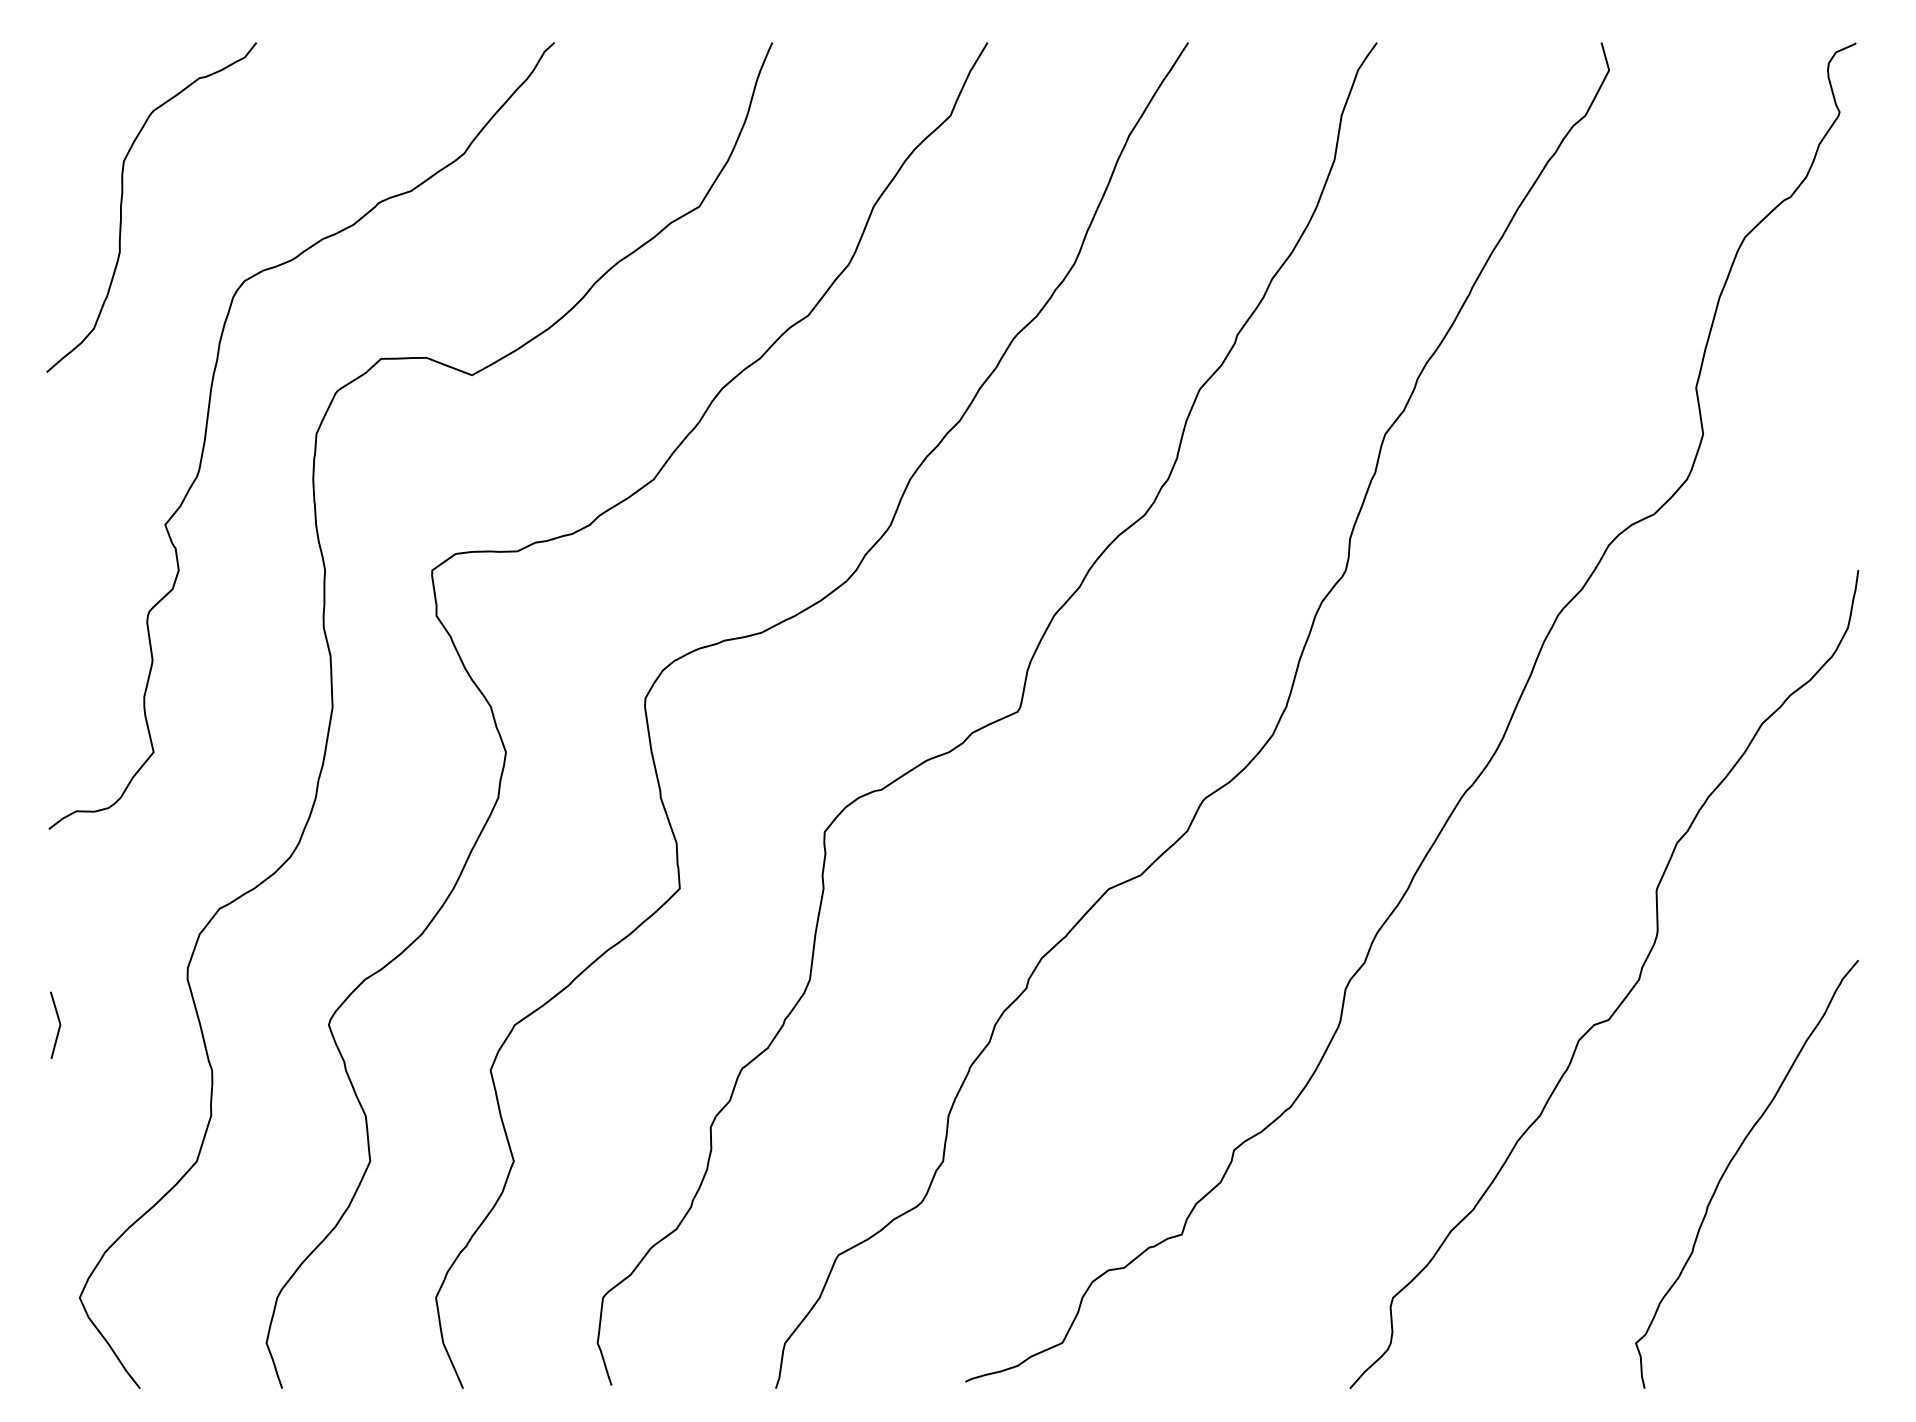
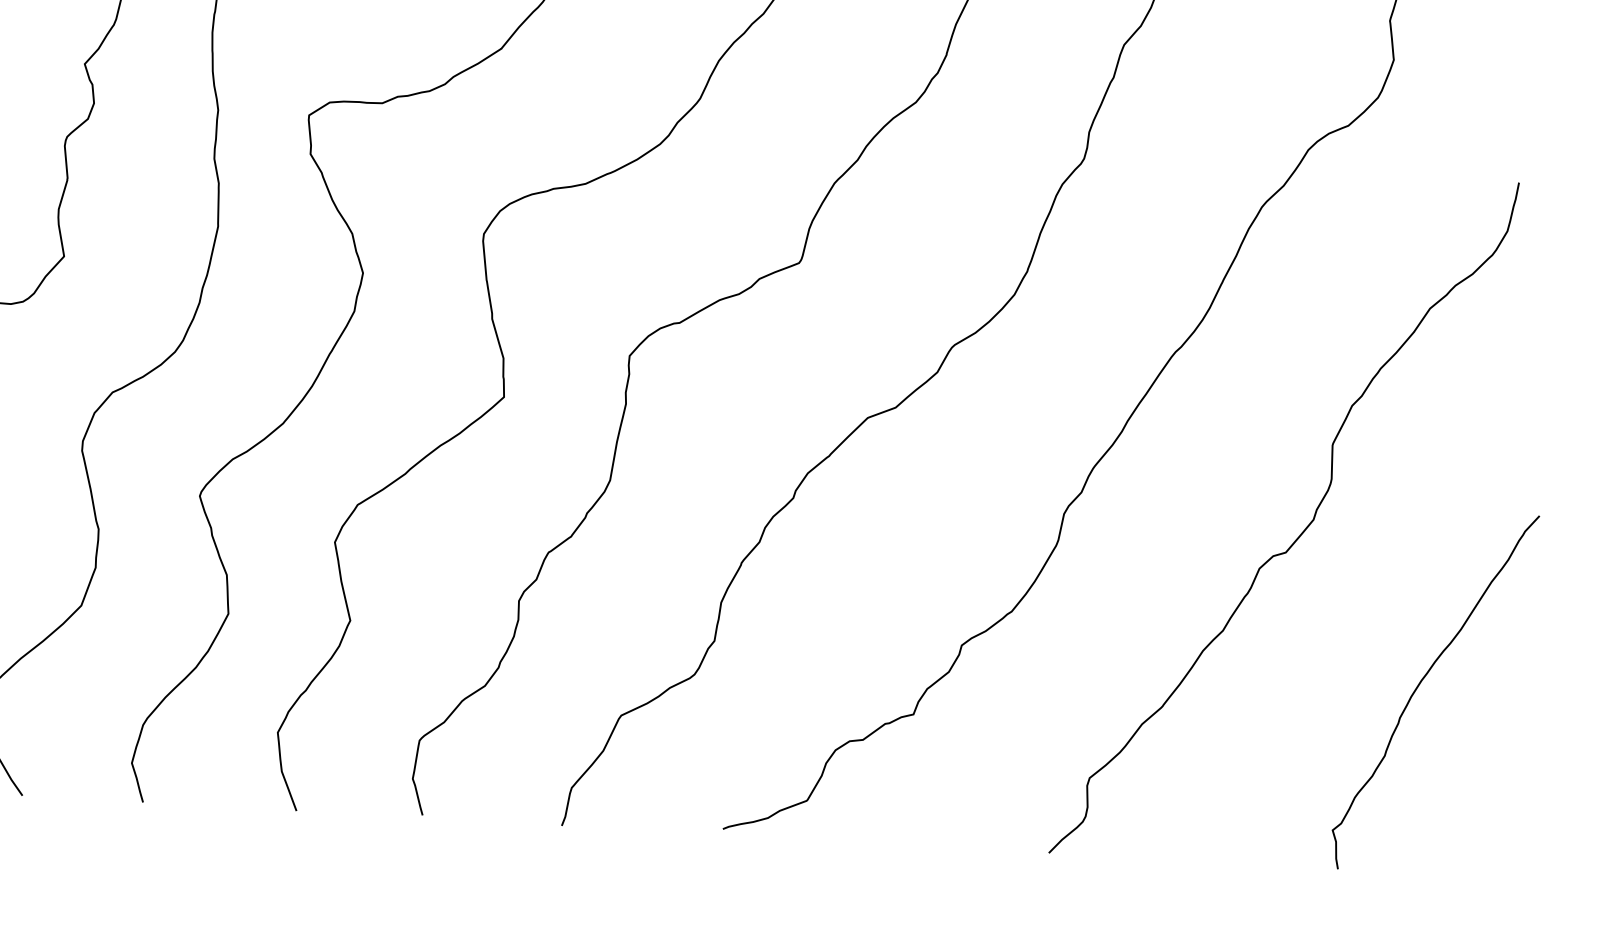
curve: (1731, 1162) -> (1422, 681), moved

